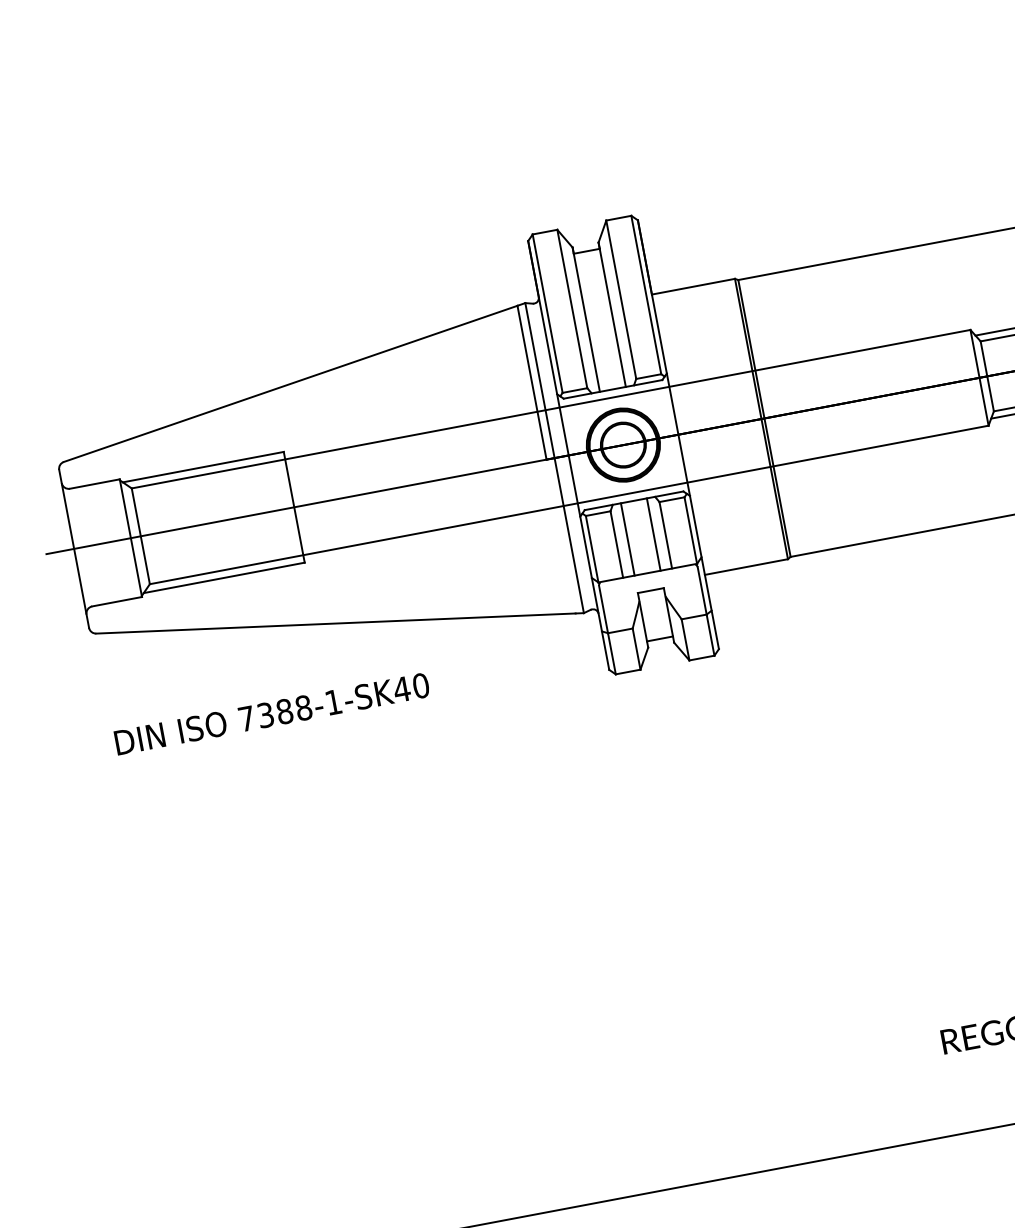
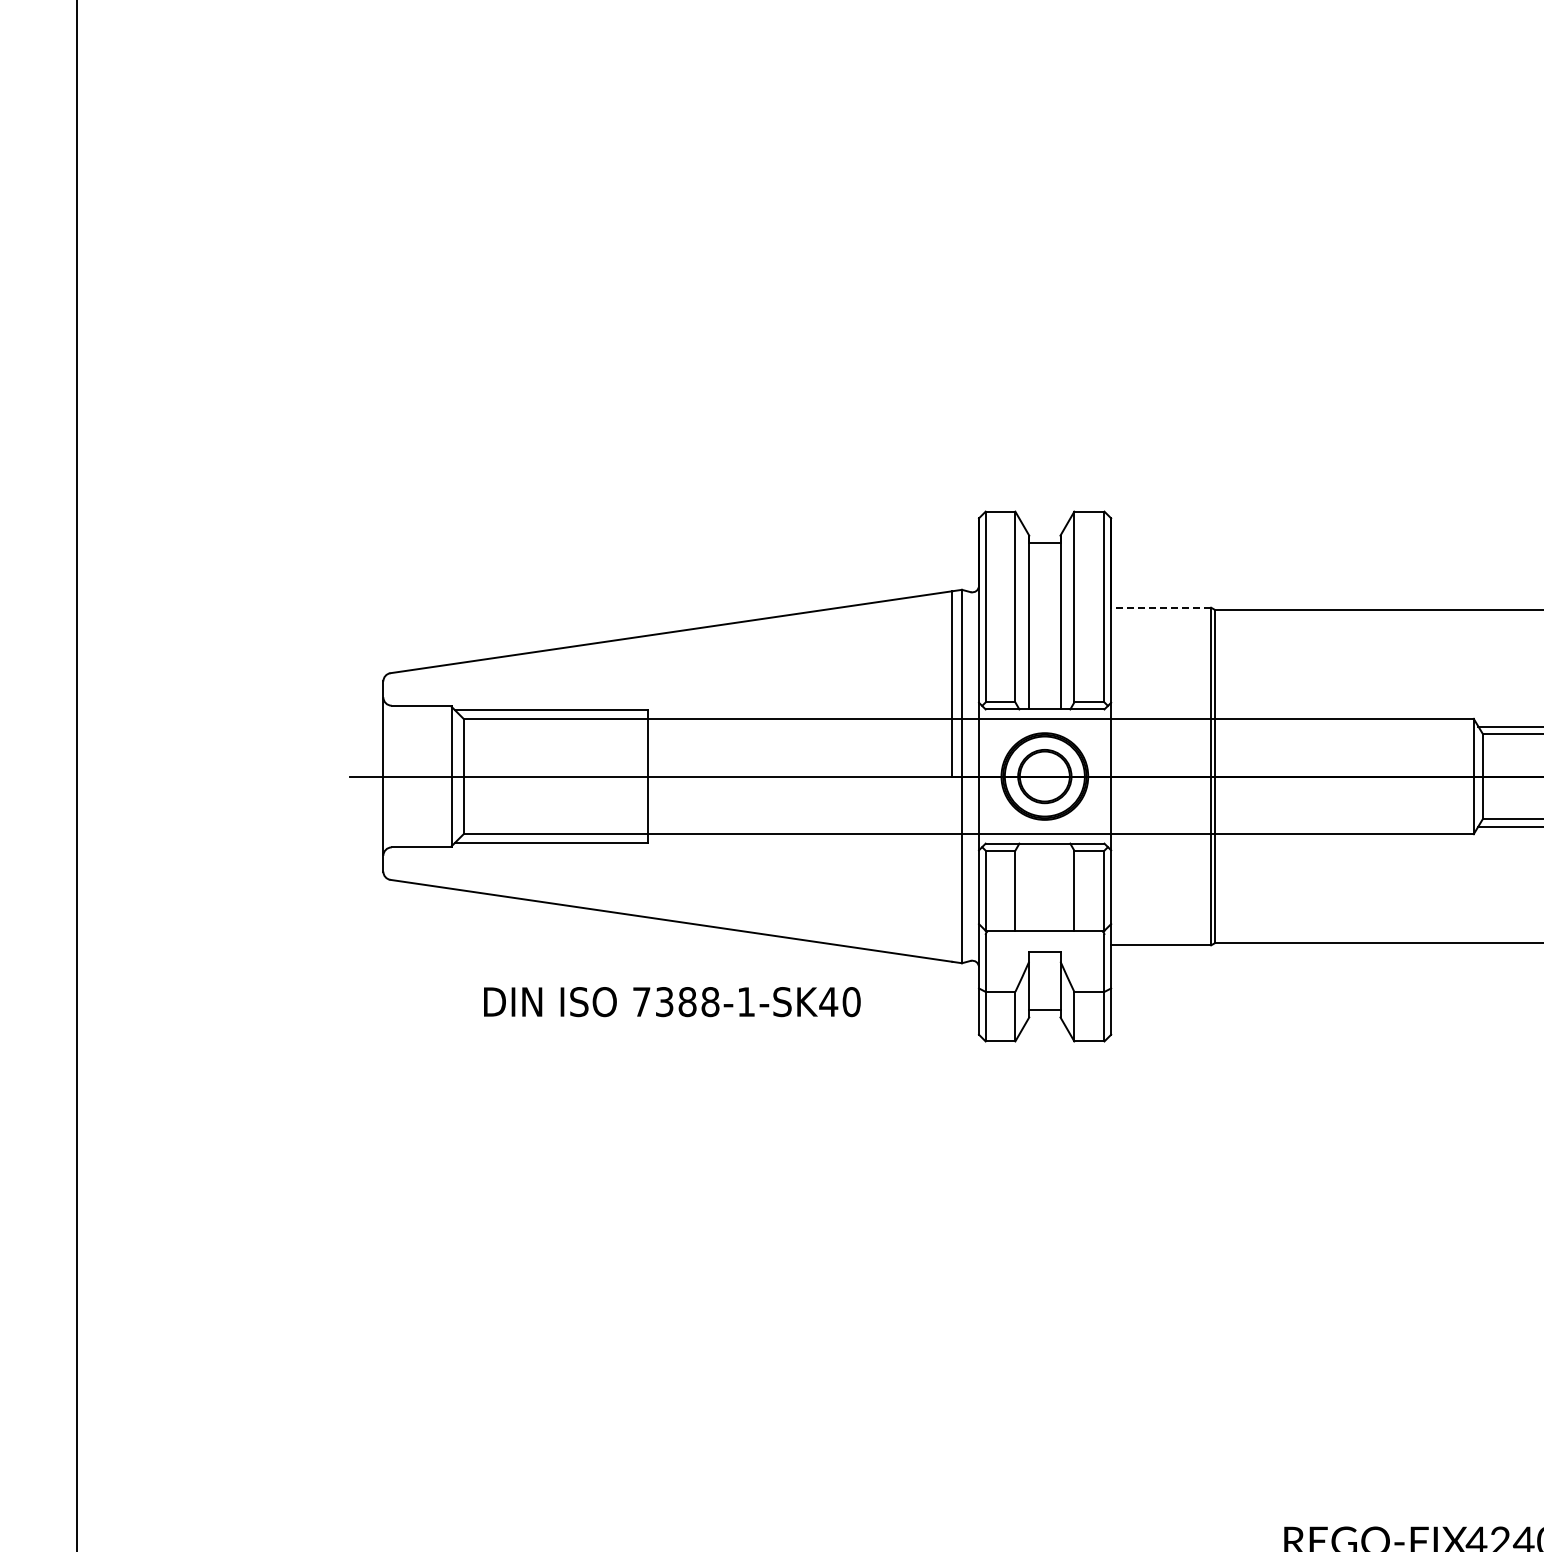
line: (692, 286) -> (1160, 607), solid -> dashed
line: (653, 533) -> (1060, 886), removed
line: (627, 538) -> (1029, 886), removed
text: (272, 714) -> (672, 1002), moved

